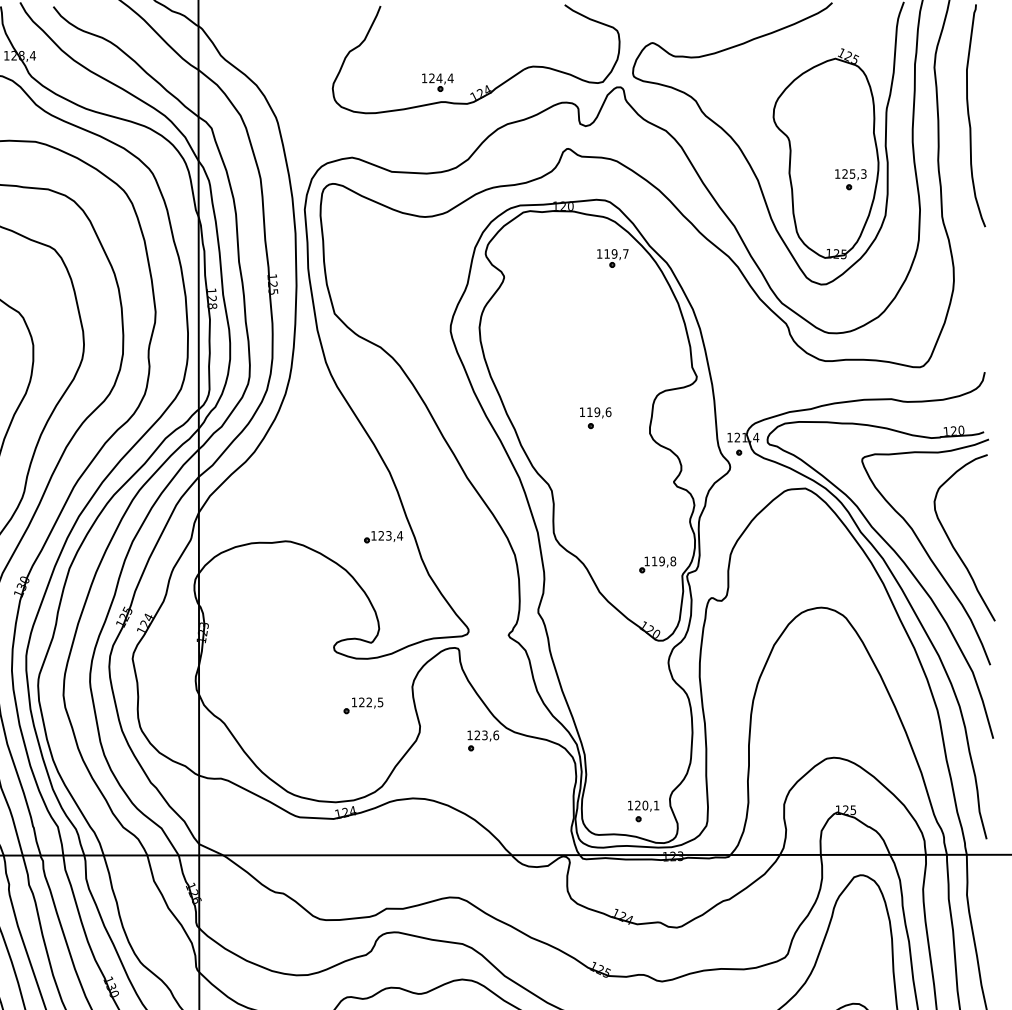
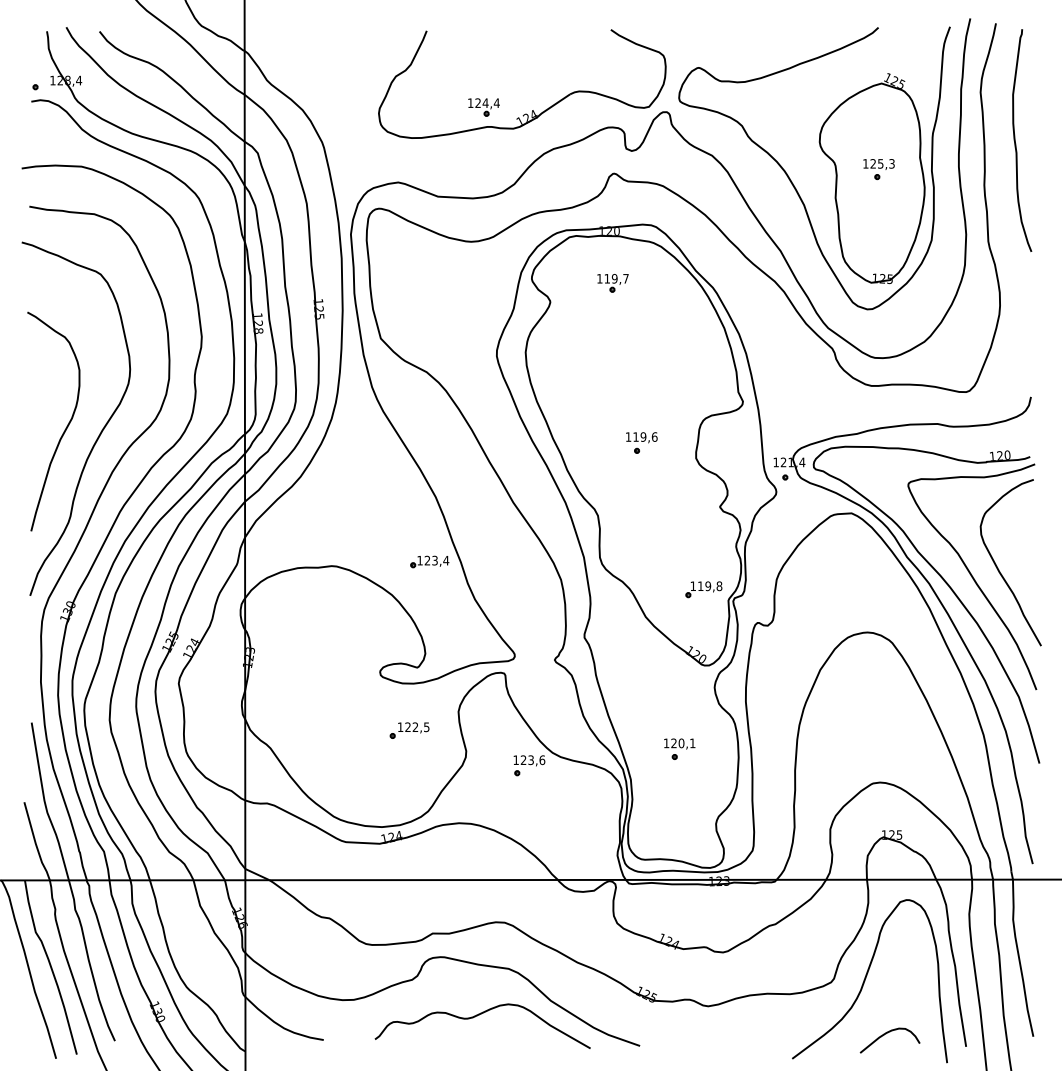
part: (850, 179) -> (878, 169), moved
part: (612, 258) -> (612, 283), moved
part: (643, 810) -> (679, 748), moved

